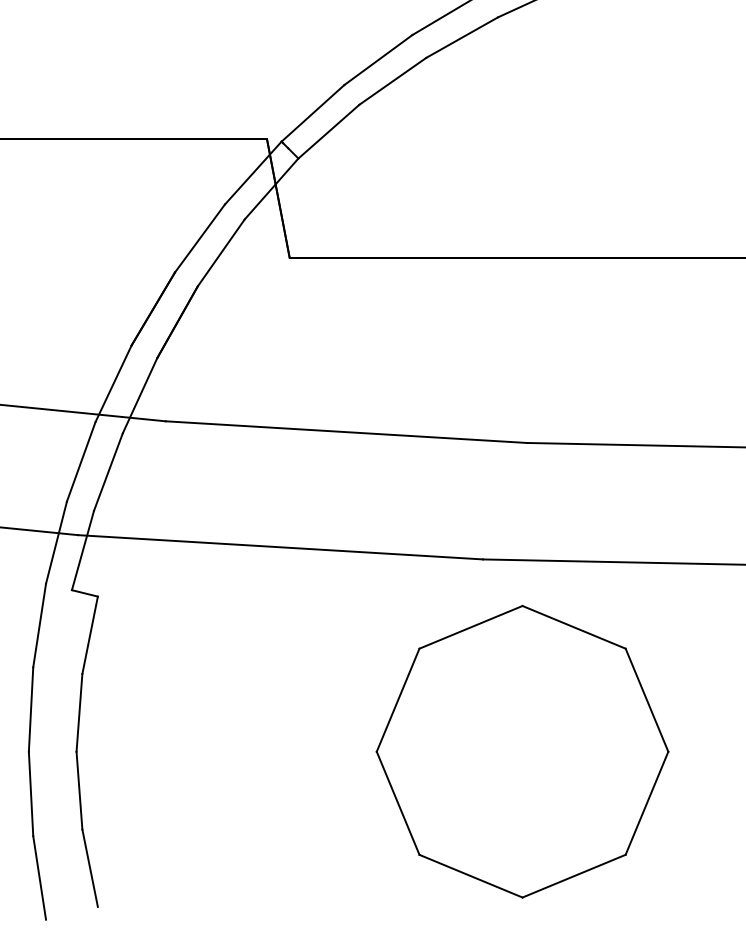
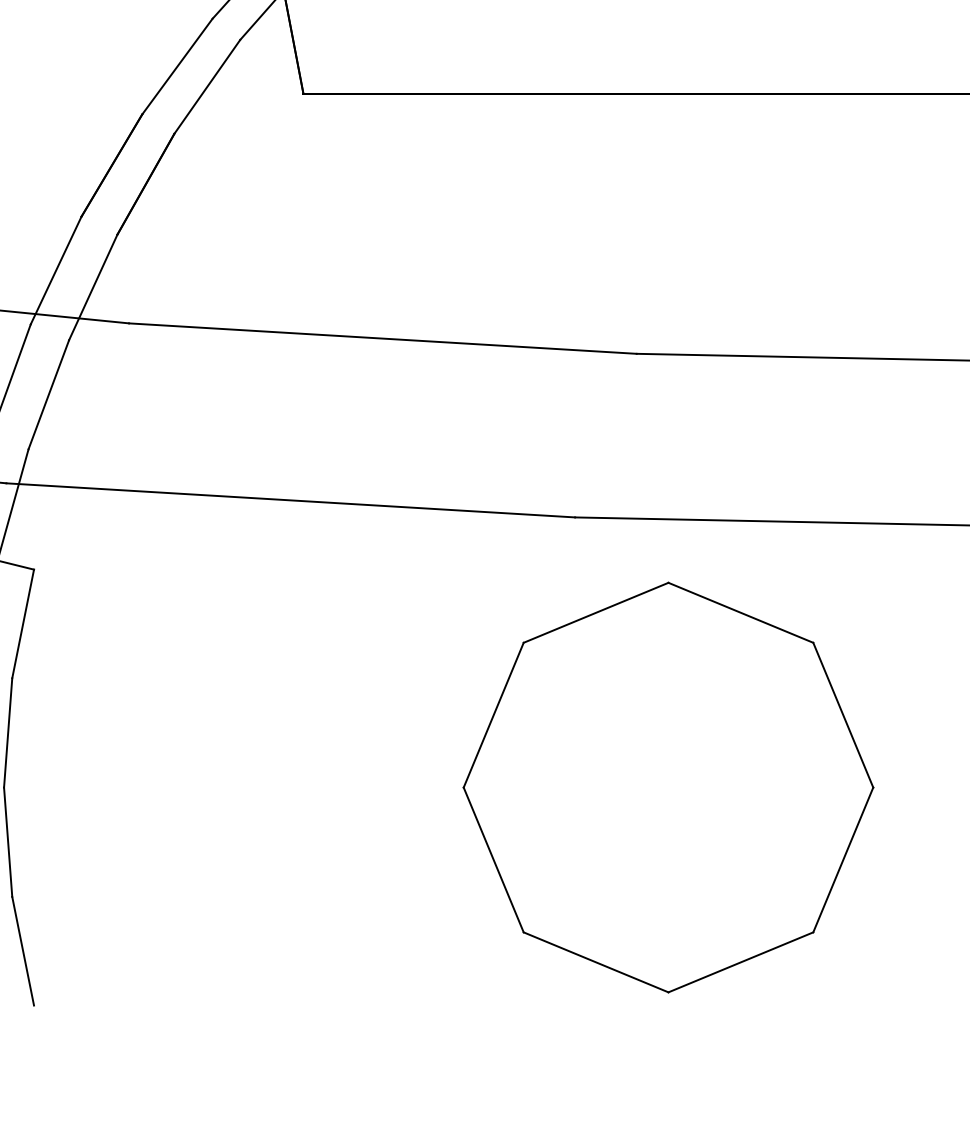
part: (522, 751) -> (668, 787), moved

